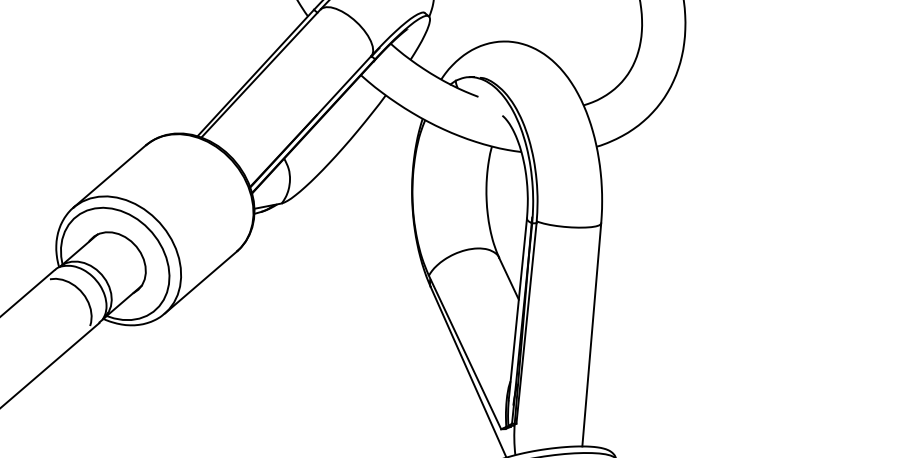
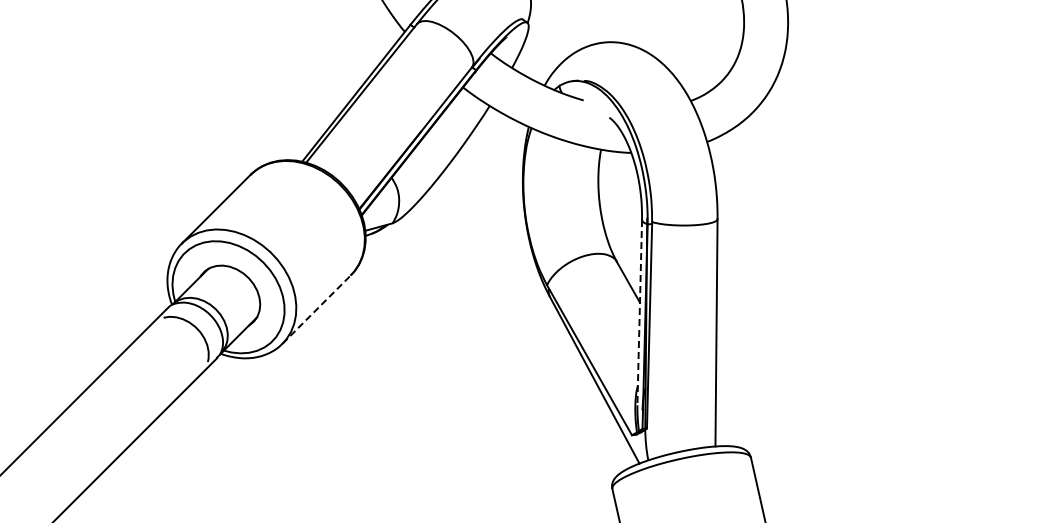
line: (201, 282) -> (317, 309), solid -> dashed
line: (517, 309) -> (639, 312), solid -> dashed

